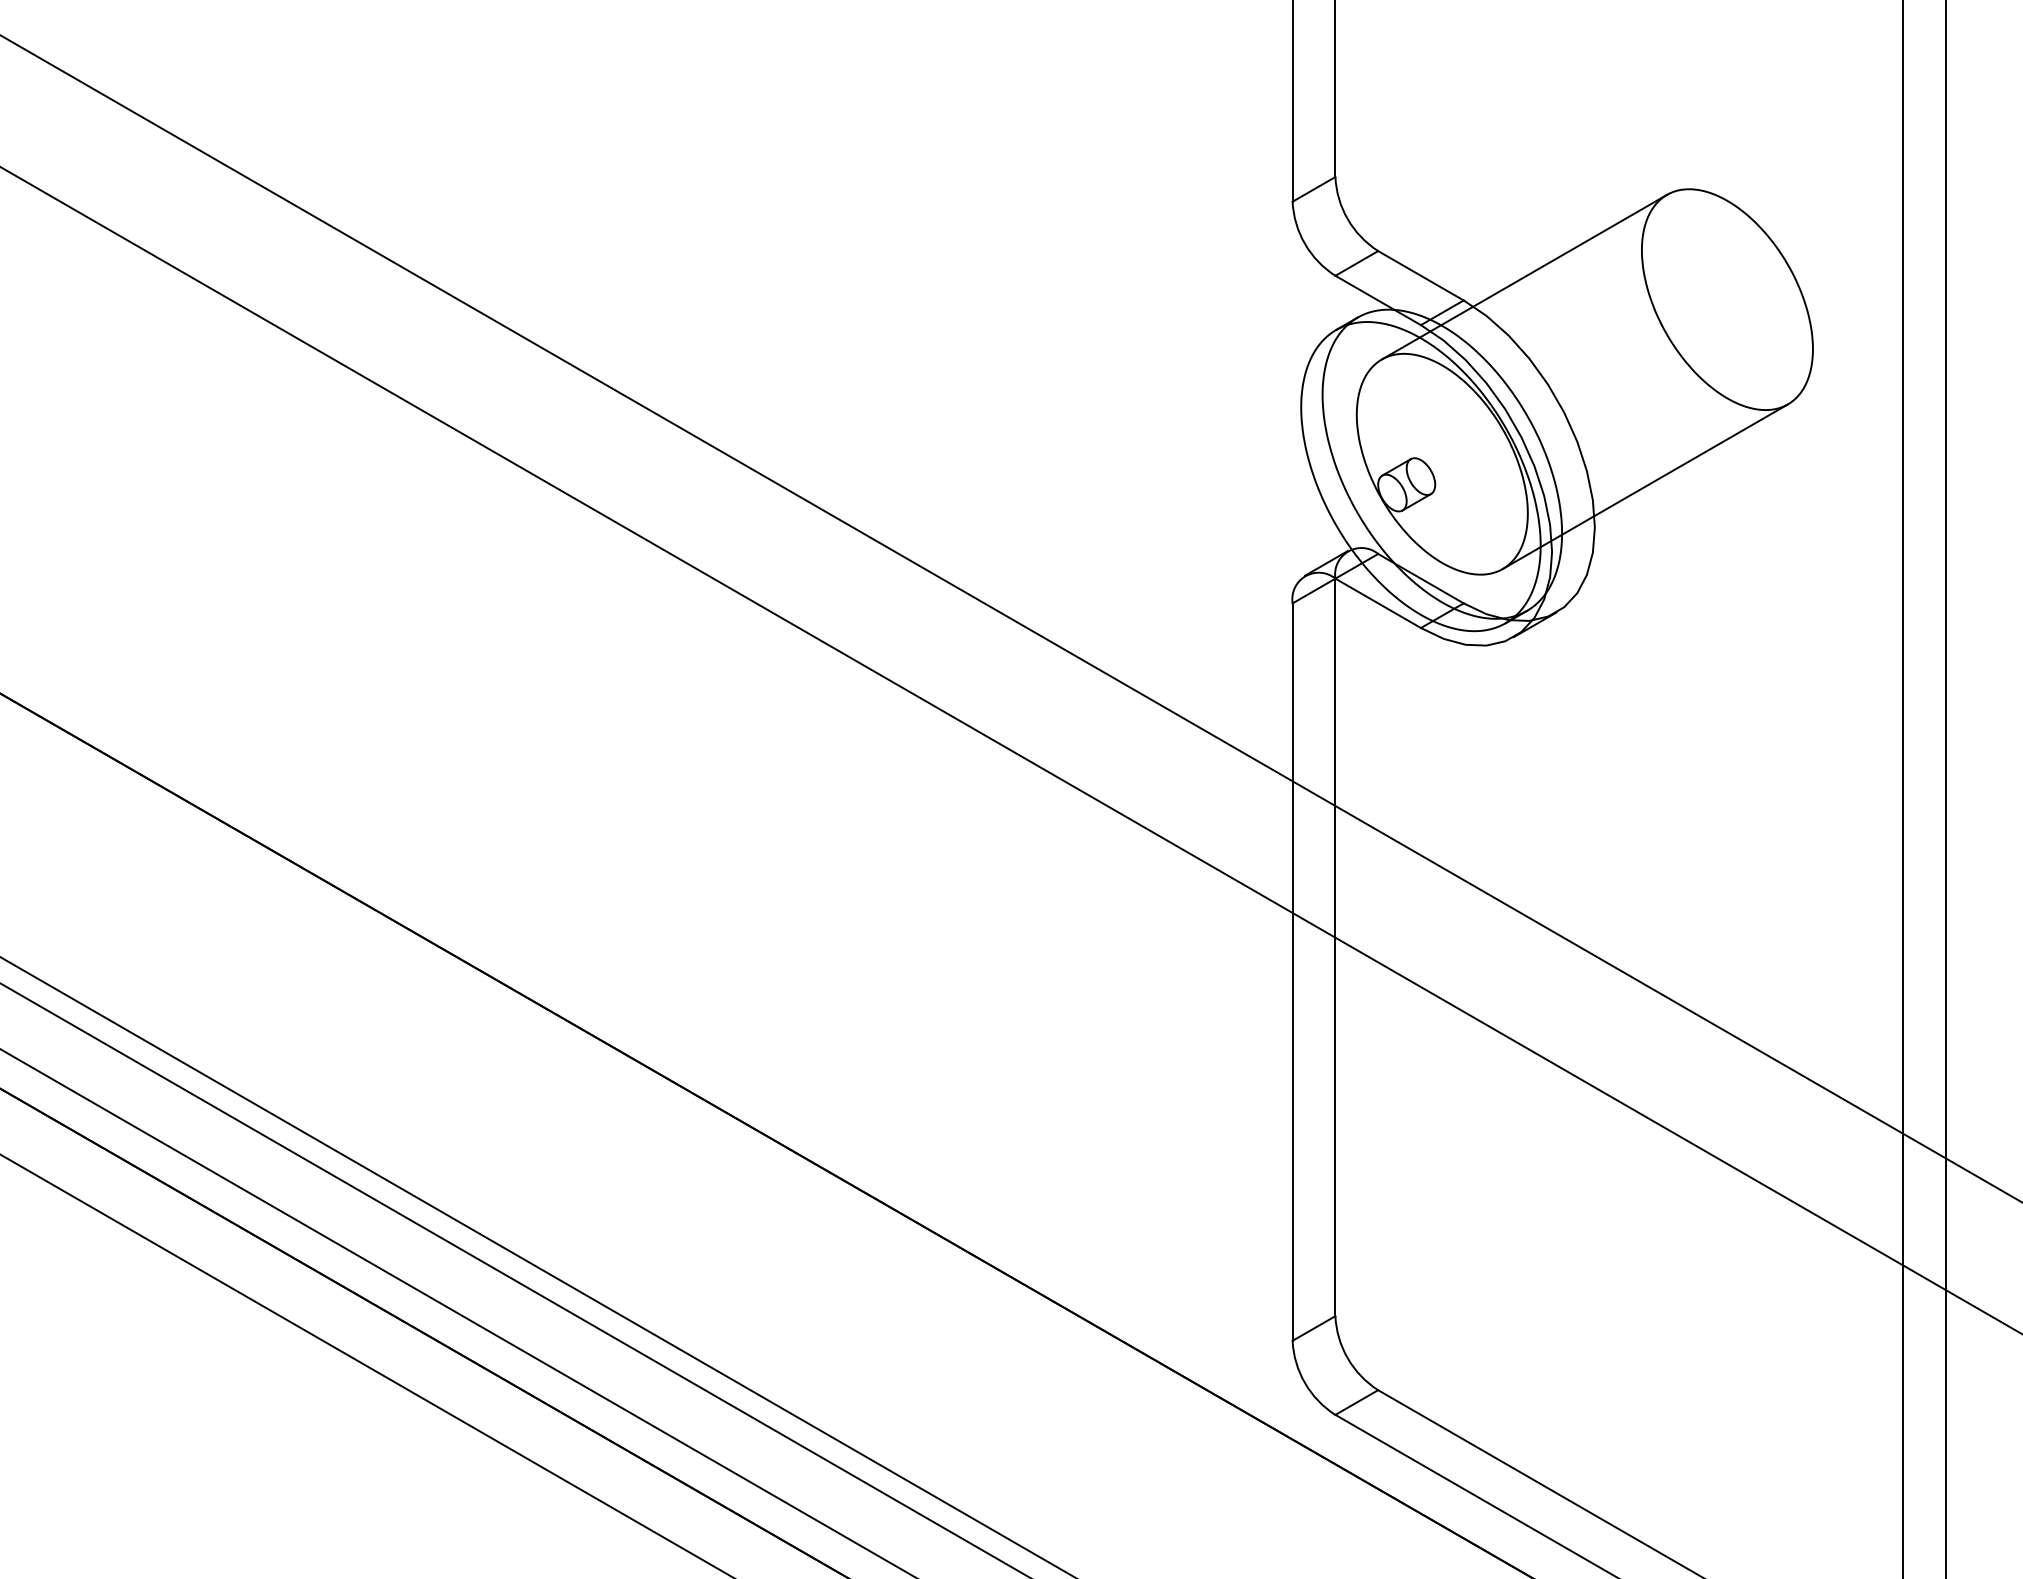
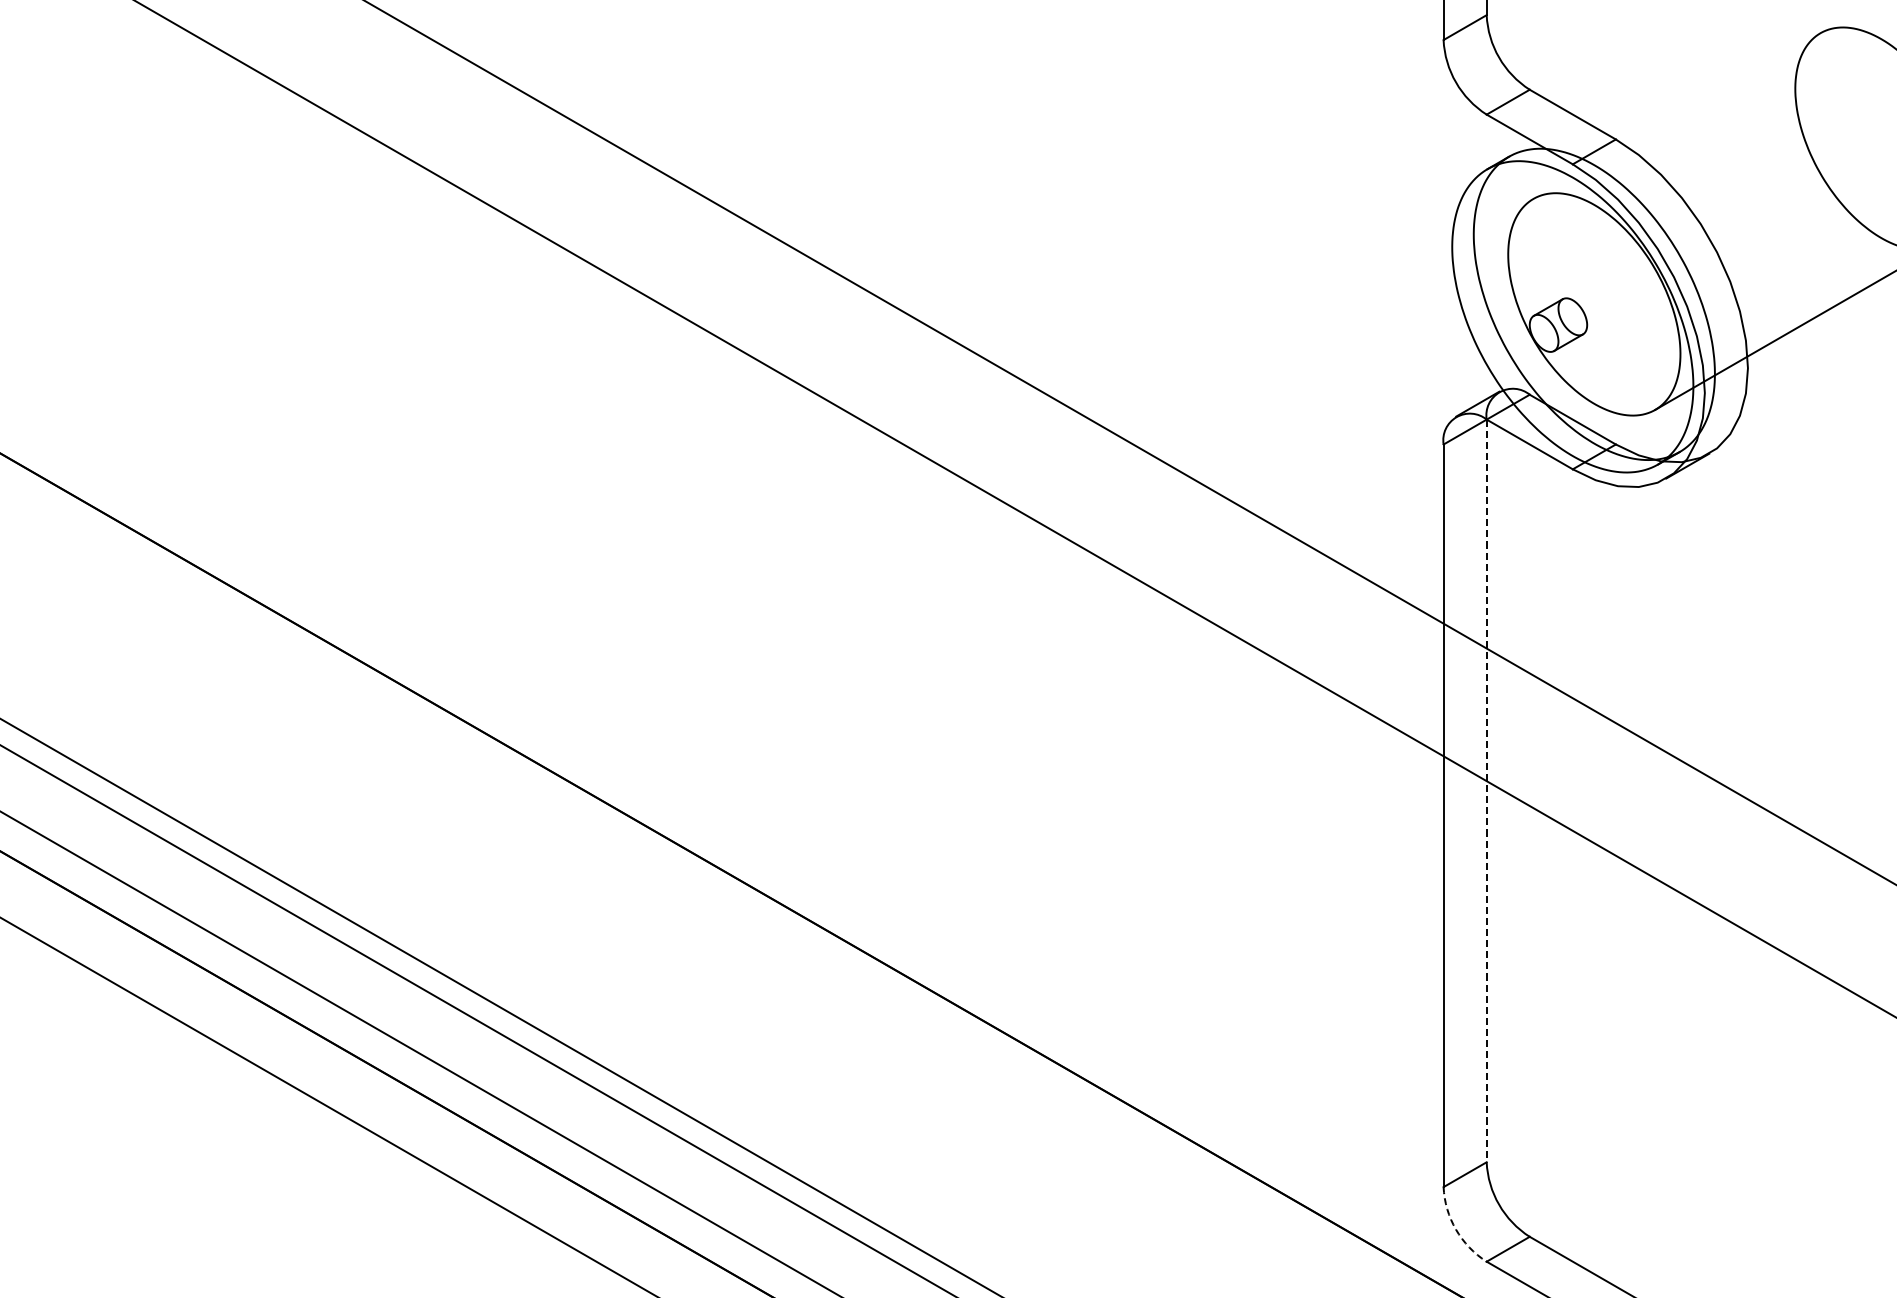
line: (1523, 276) -> (1676, 115), removed
line: (1335, 947) -> (1486, 791), solid -> dashed
arc: (1304, 1383) -> (1455, 1230), solid -> dashed

